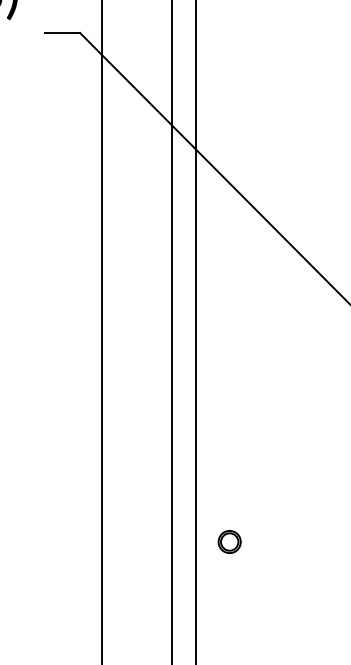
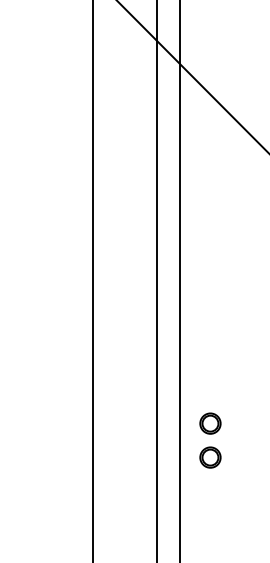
part: (229, 578) -> (210, 457), added

